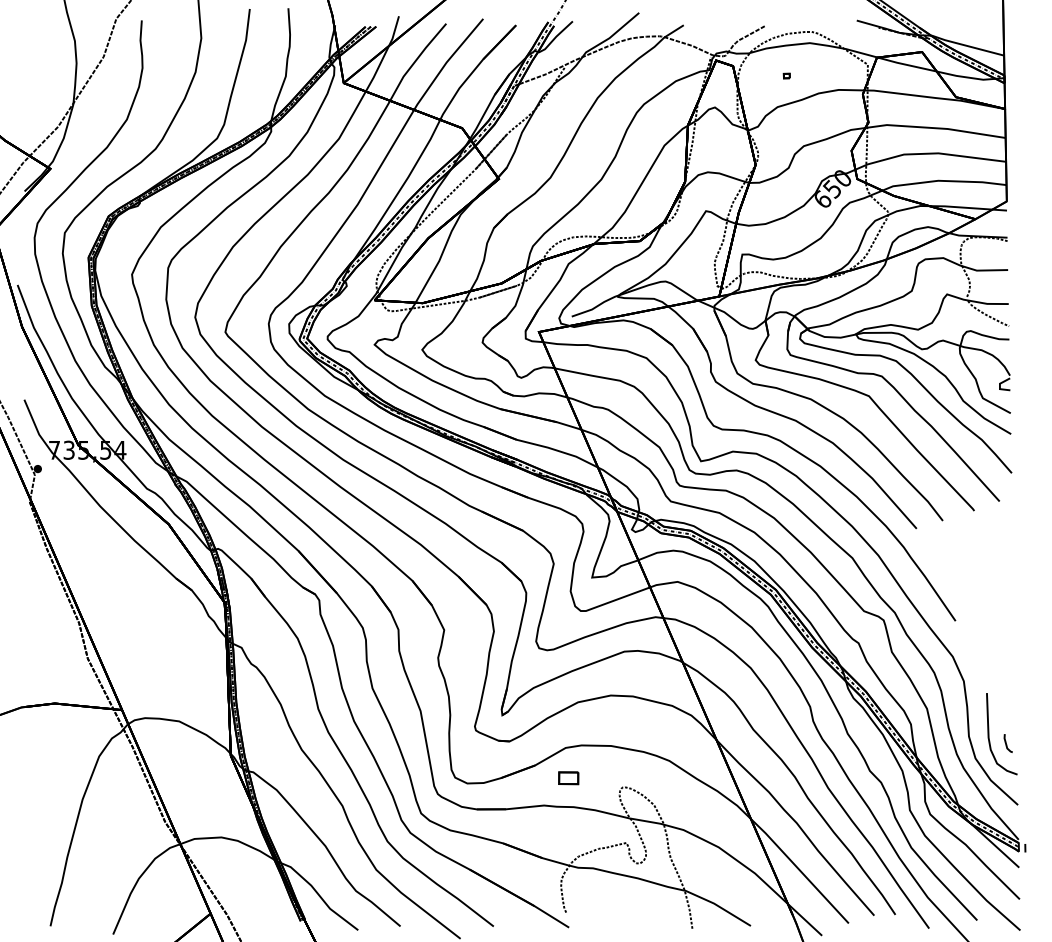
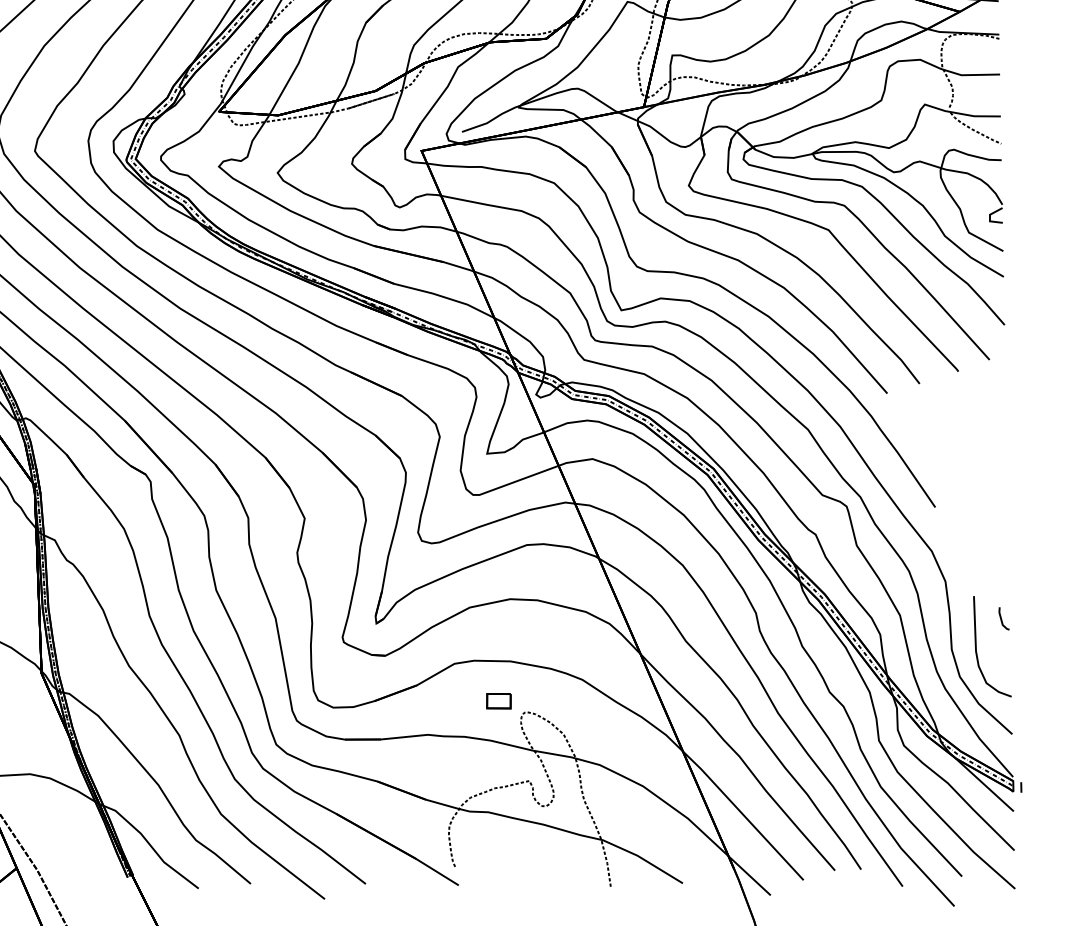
line: (1006, 743) -> (1001, 618), moved
part: (568, 778) -> (498, 701), moved

